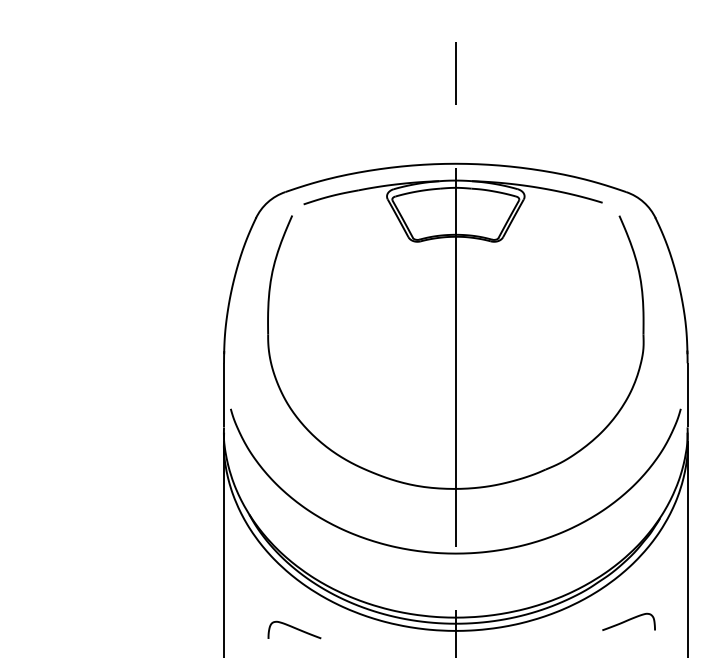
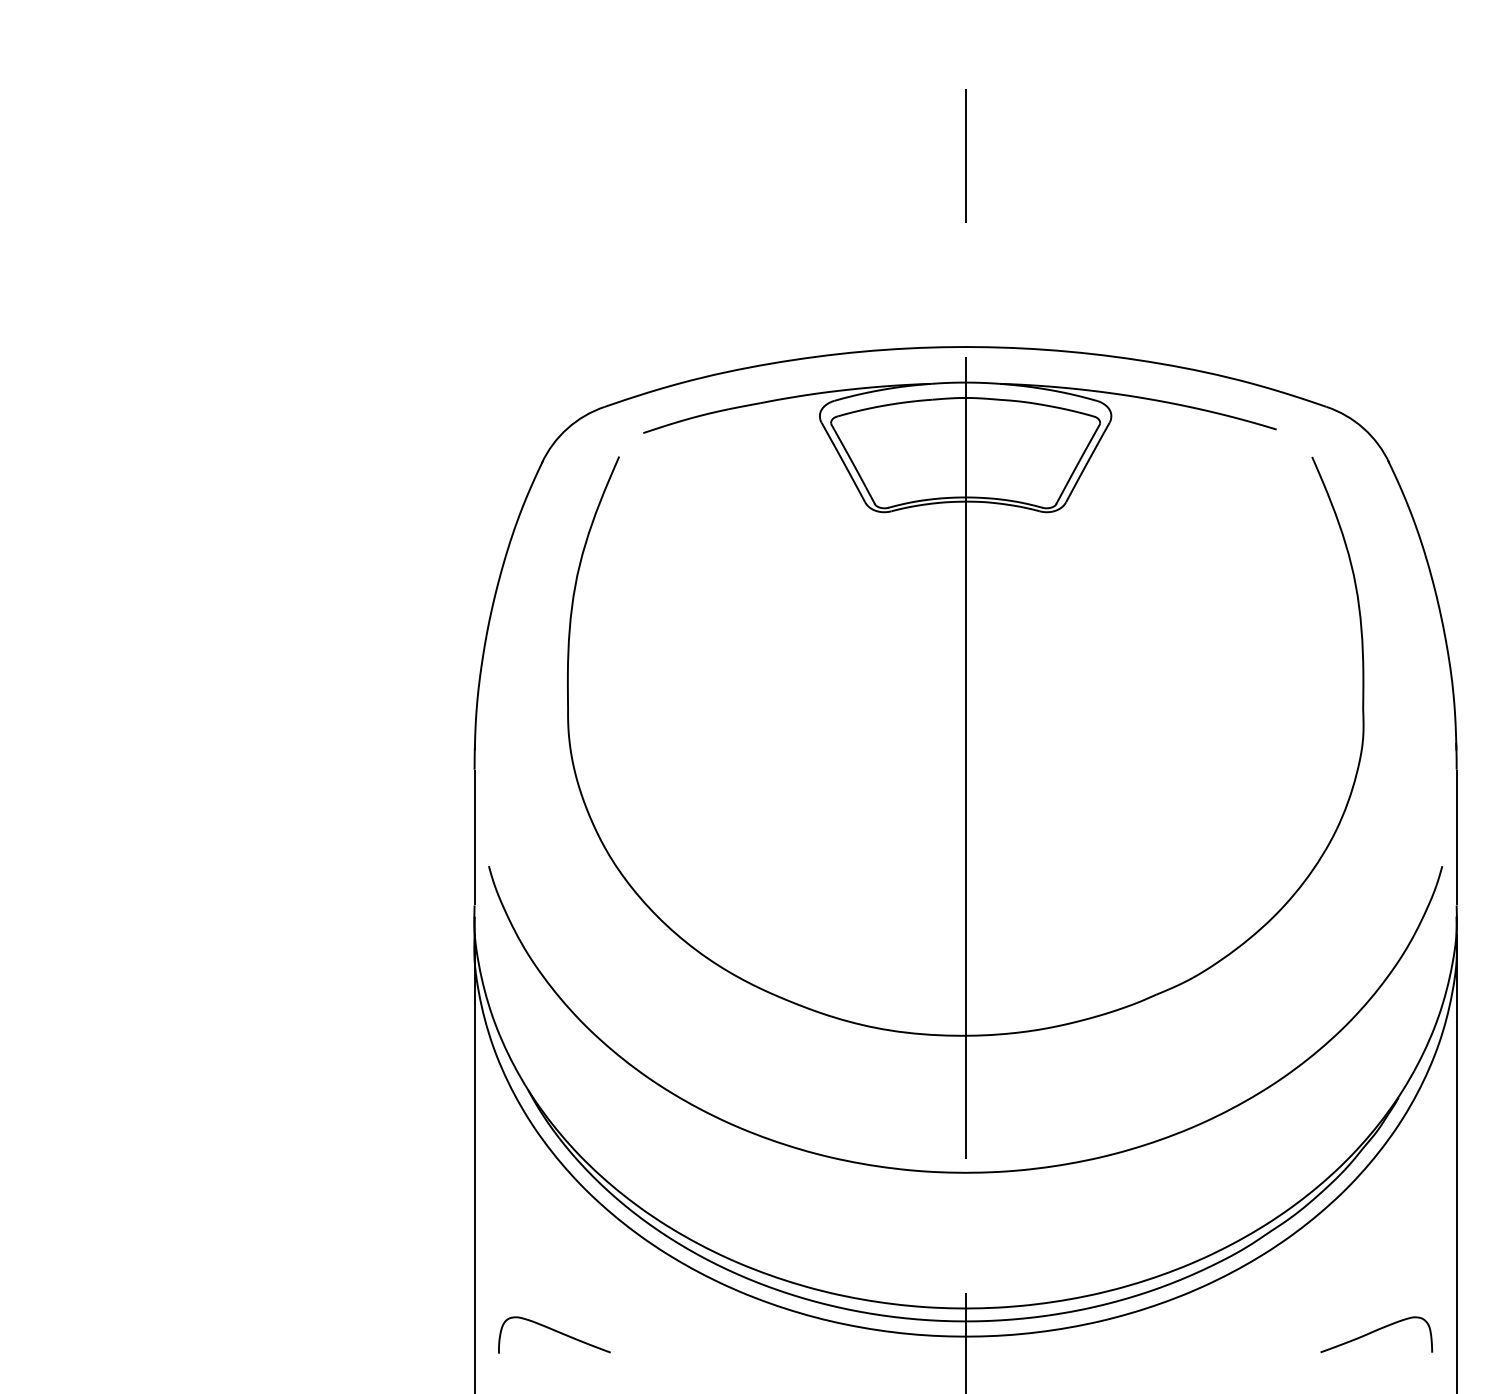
curve: (628, 621) -> (1375, 1333), moved
curve: (294, 628) -> (553, 1331), moved

